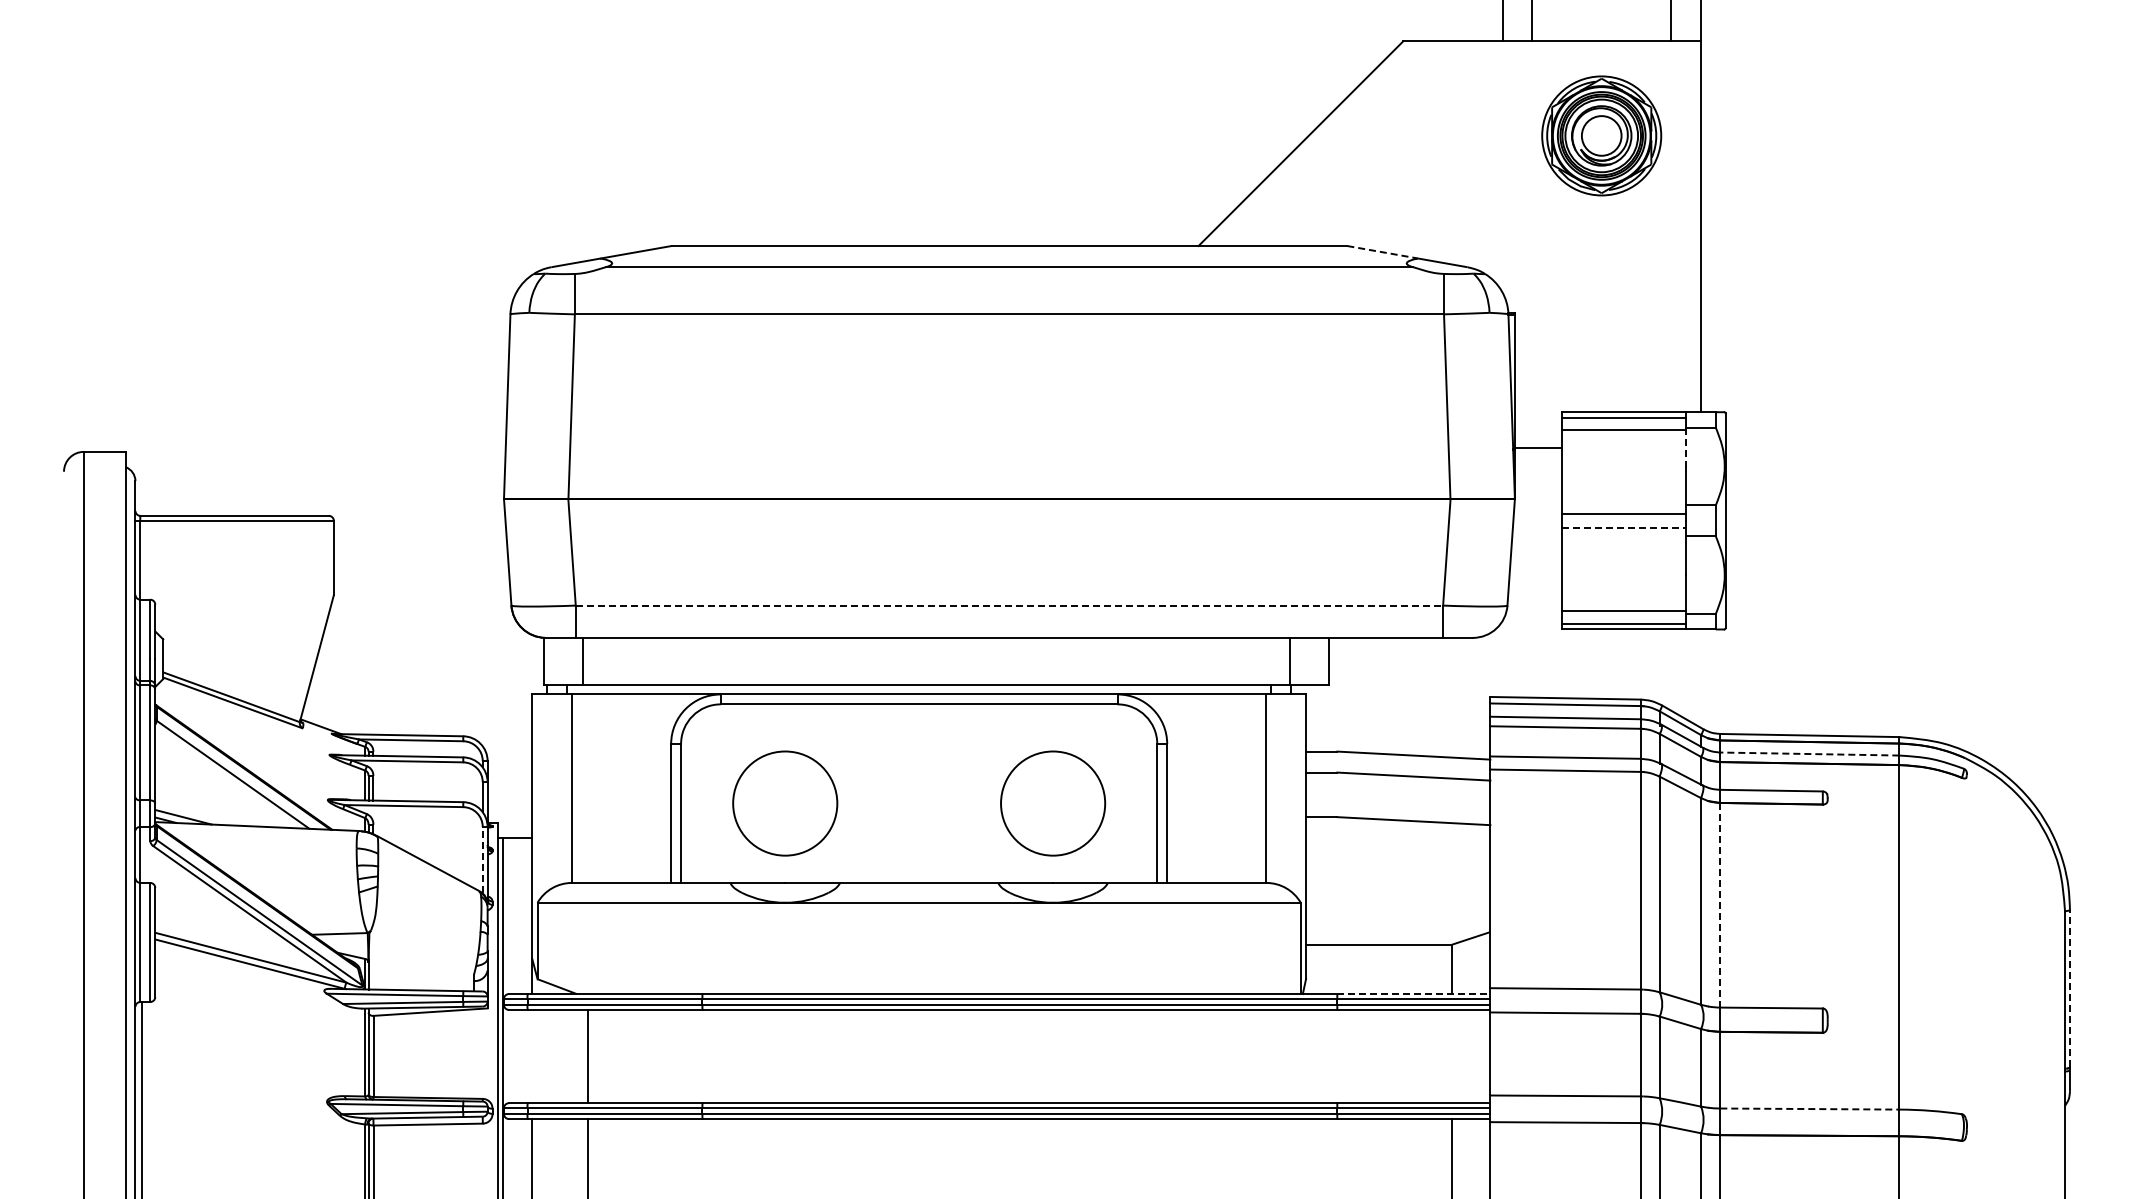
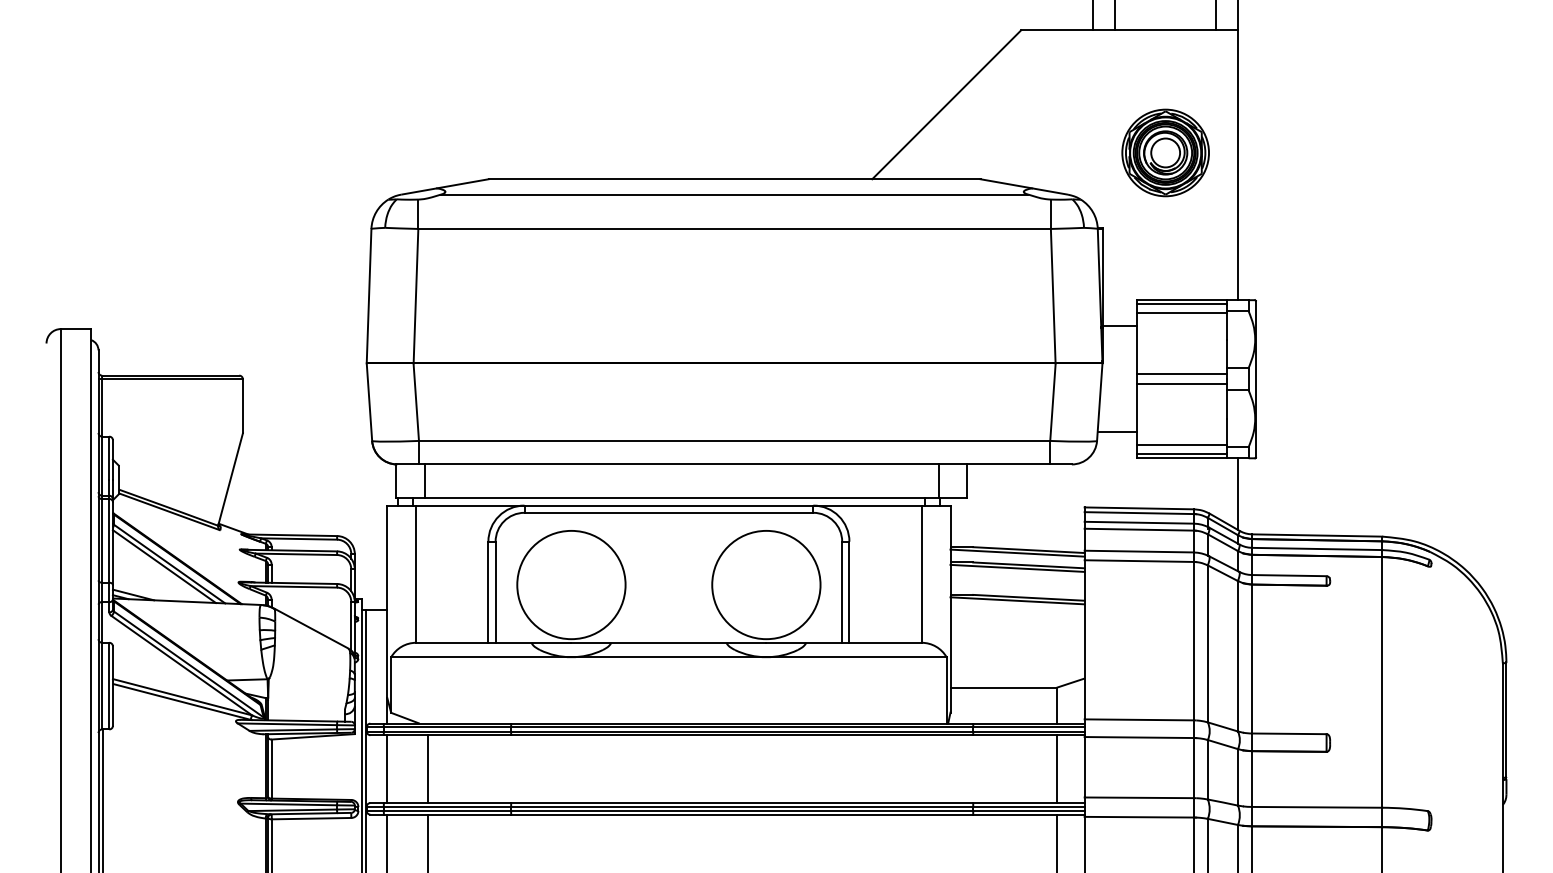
part: (1601, 135) -> (1165, 152), moved
line: (1382, 252) -> (1006, 183), dashed -> solid
line: (1686, 447) -> (1227, 325), dashed -> solid
line: (1624, 527) -> (1182, 384), dashed -> solid
line: (1535, 593) -> (1117, 432), added
line: (1009, 605) -> (734, 440), dashed -> solid
line: (1700, 678) -> (1237, 493), added
line: (1809, 754) -> (1316, 549), dashed -> solid
line: (1398, 759) -> (1017, 552), added
line: (225, 778) -> (164, 566), added
line: (1398, 780) -> (1017, 568), added
circle: (784, 803) -> (570, 584), size x1.43
circle: (1052, 803) -> (765, 584), size x1.43
line: (1398, 825) -> (1017, 600), added
line: (482, 859) -> (351, 625), dashed -> solid
line: (1720, 905) -> (1252, 659), dashed -> solid
line: (2069, 988) -> (1506, 719), dashed -> solid
line: (1413, 994) -> (1028, 723), dashed -> solid
line: (532, 1056) -> (387, 769), added
line: (1451, 1056) -> (1056, 769), added
line: (1809, 1109) -> (1316, 807), dashed -> solid

